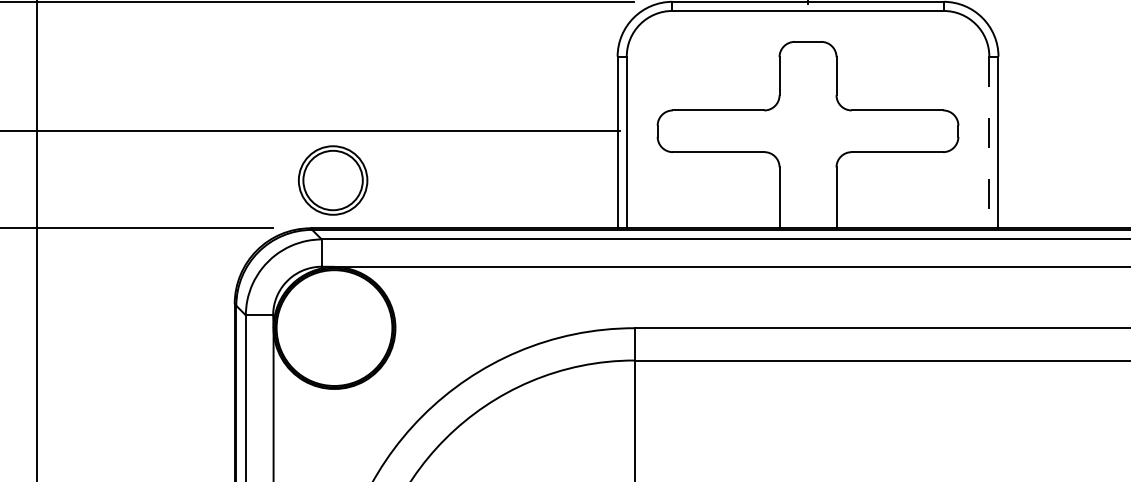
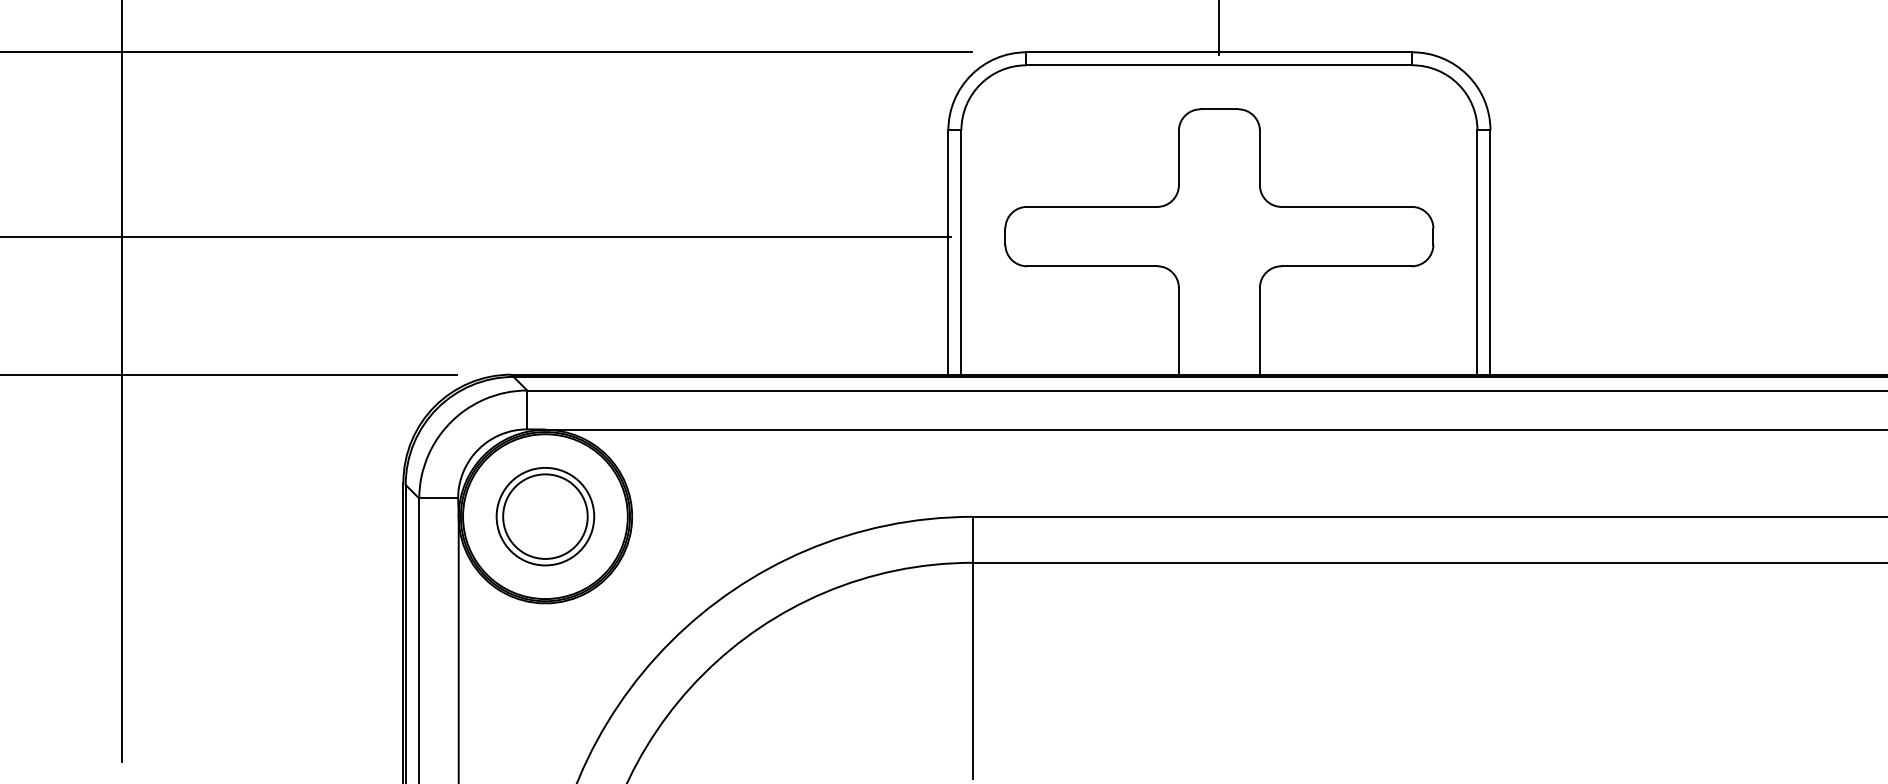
line: (989, 143) -> (1477, 253), dashed -> solid
part: (333, 180) -> (545, 516), moved

